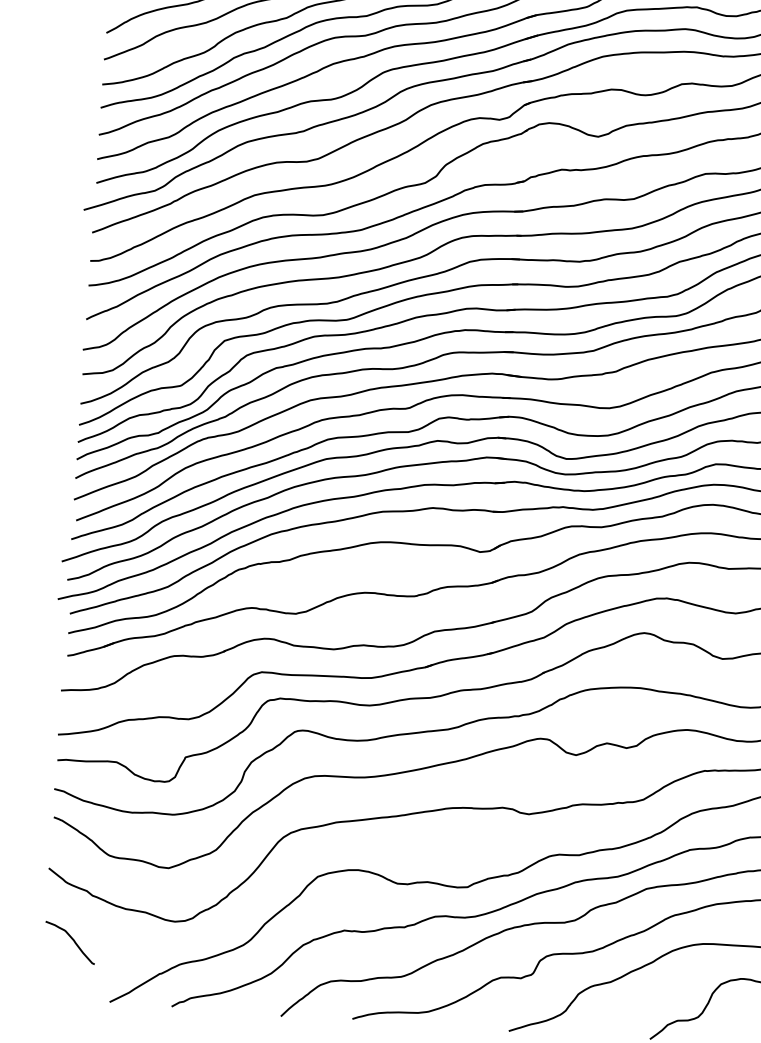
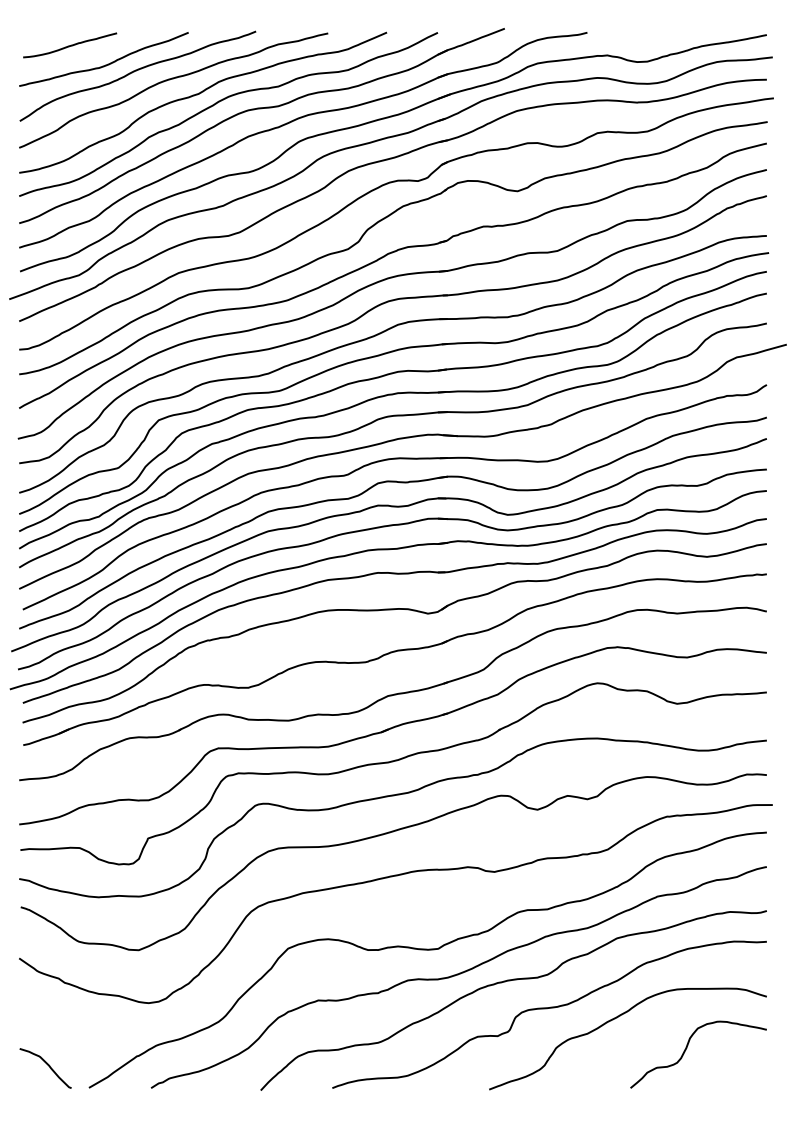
curve: (72, 940) -> (47, 1065), moved

